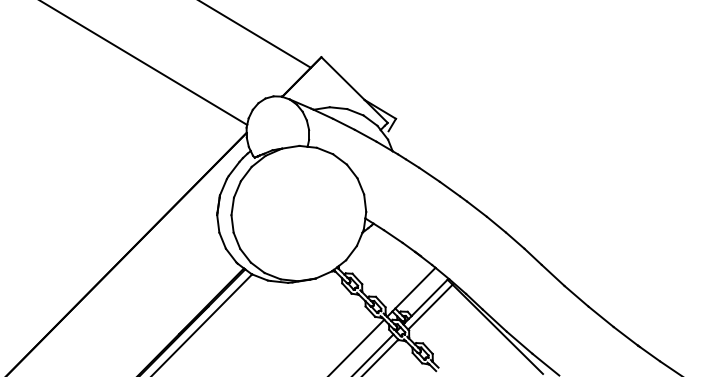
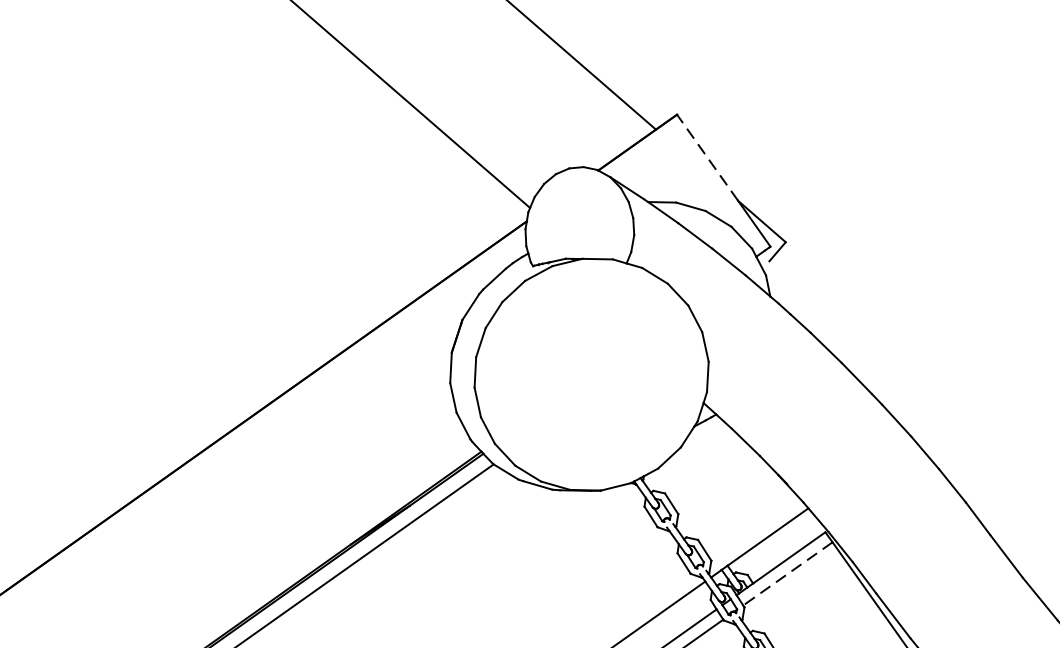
line: (342, 78) -> (706, 157), solid -> dashed
line: (430, 307) -> (787, 574), solid -> dashed

